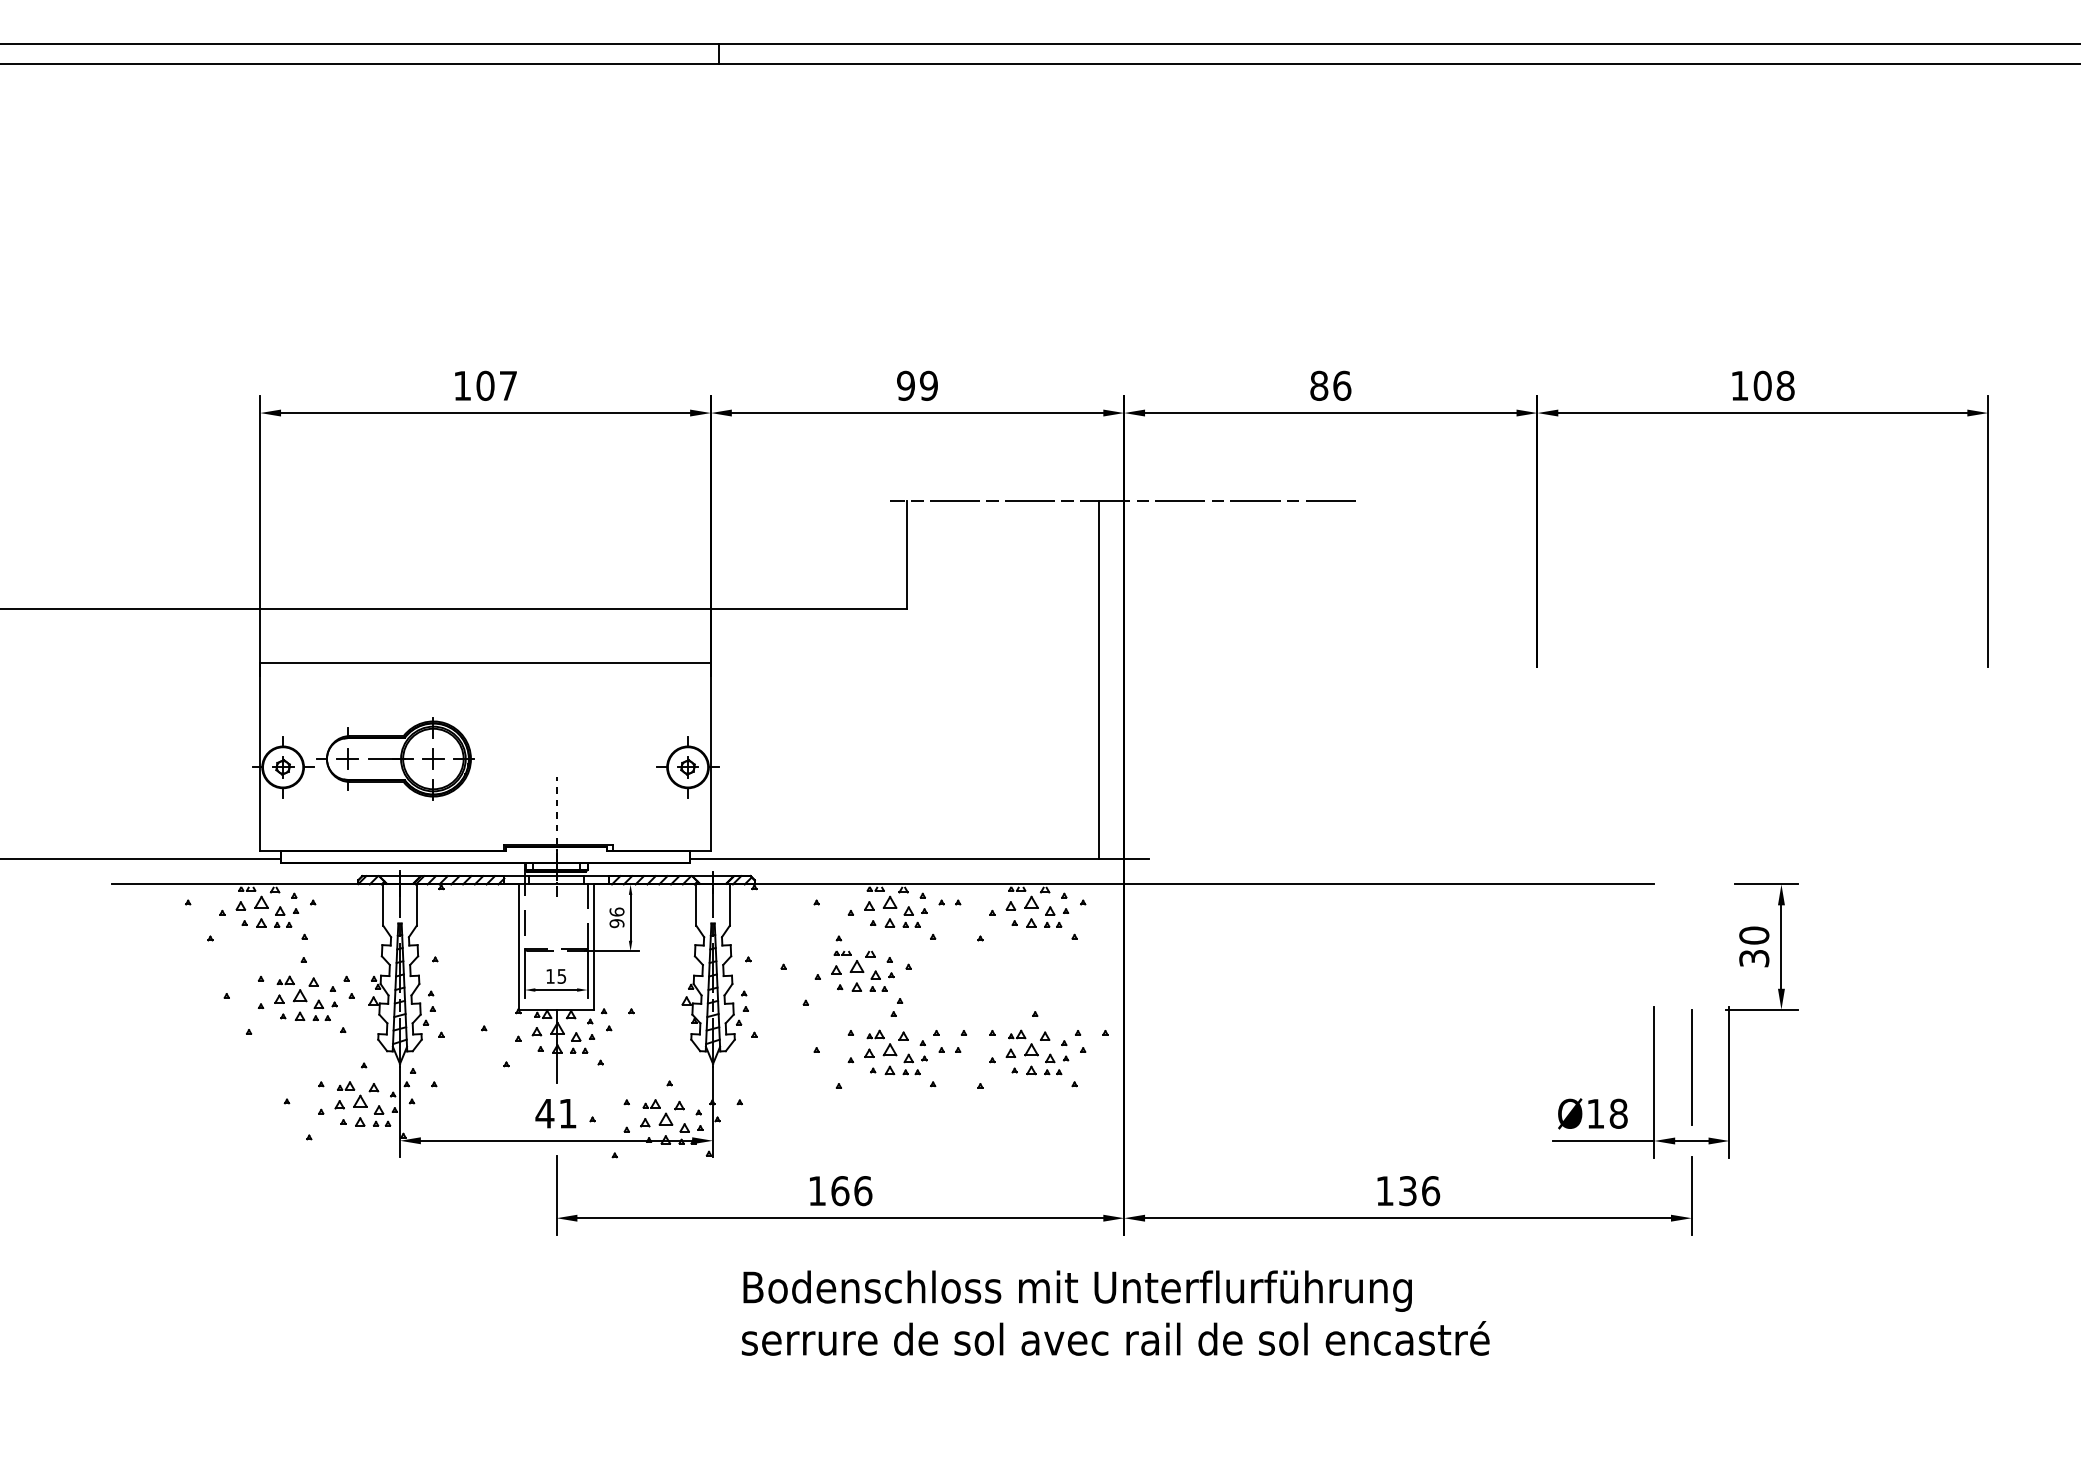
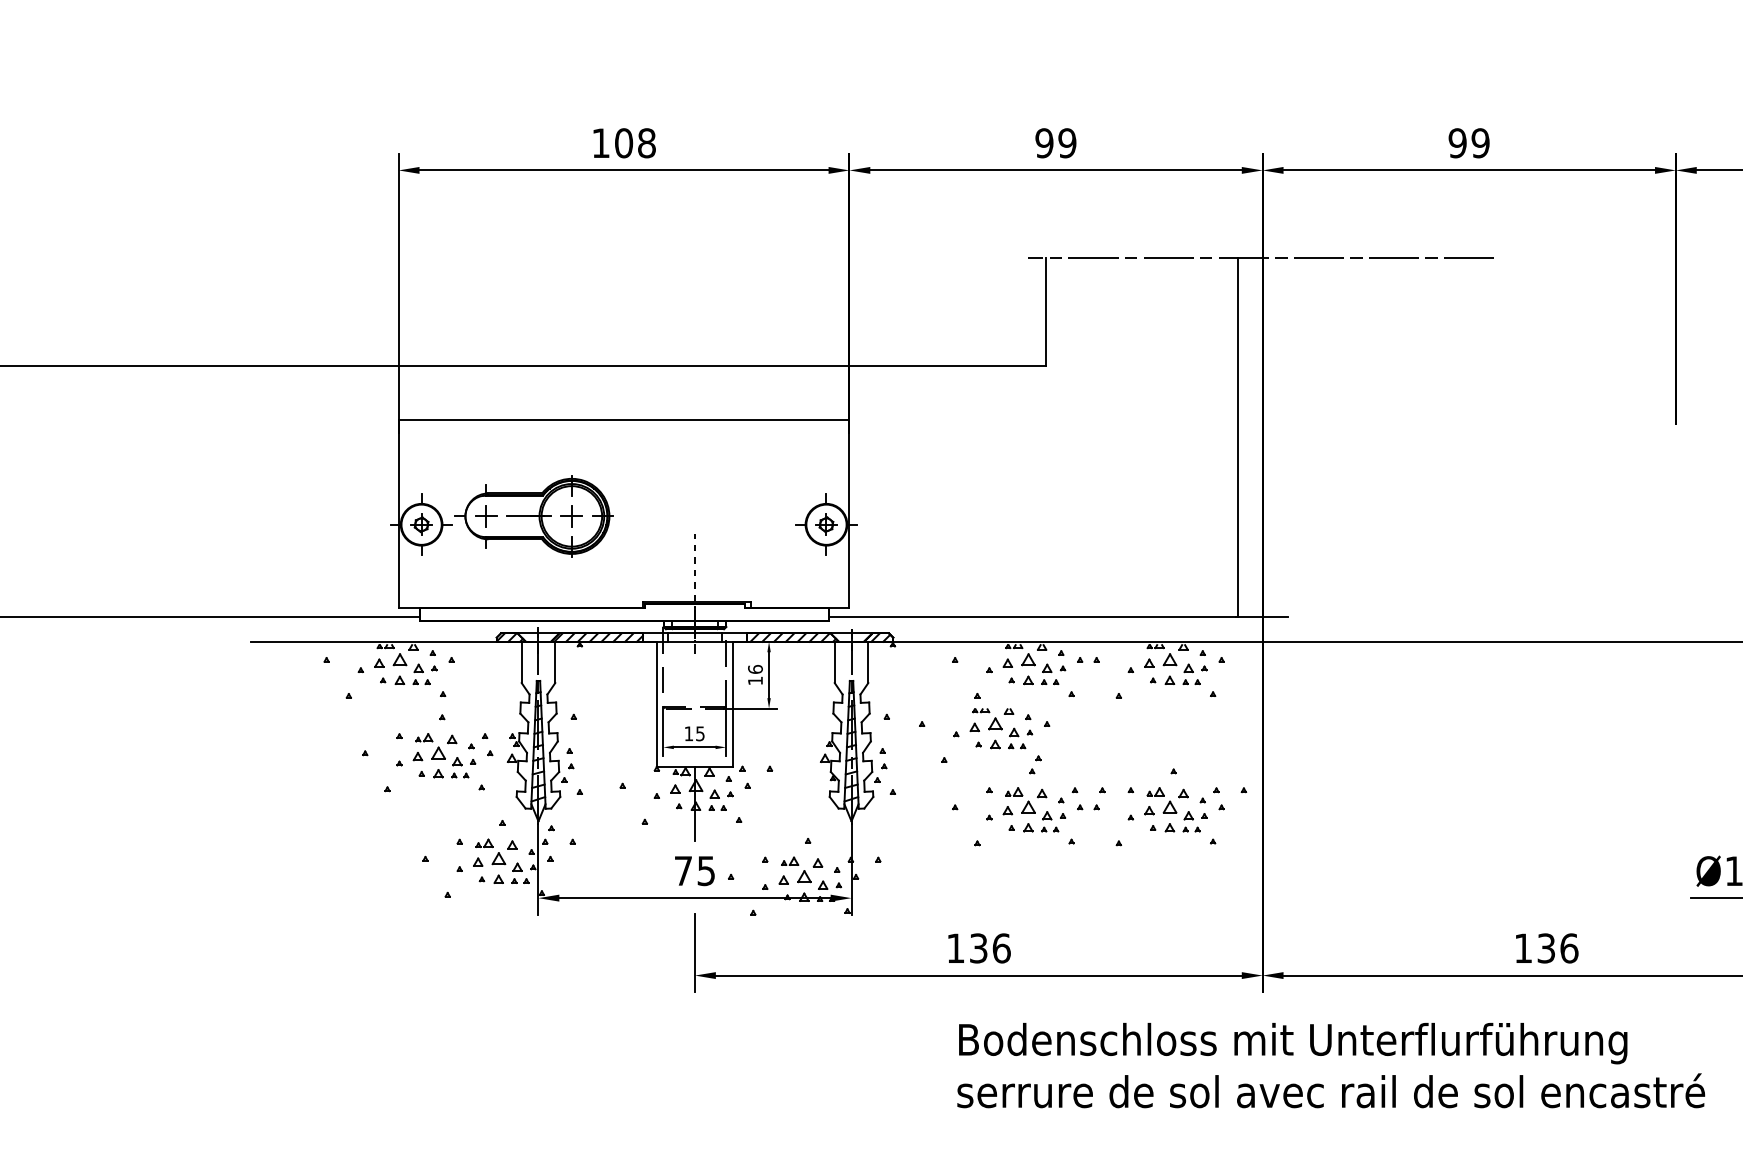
text: (508, 385) -> (646, 142), 107 -> 108
text: (1330, 385) -> (1468, 142), 86 -> 99
text: (616, 923) -> (754, 680), 96 -> 16
text: (555, 1113) -> (693, 870), 41 -> 75
text: (840, 1191) -> (978, 948), 166 -> 136
text: (1115, 1312) -> (1330, 1064), moved

